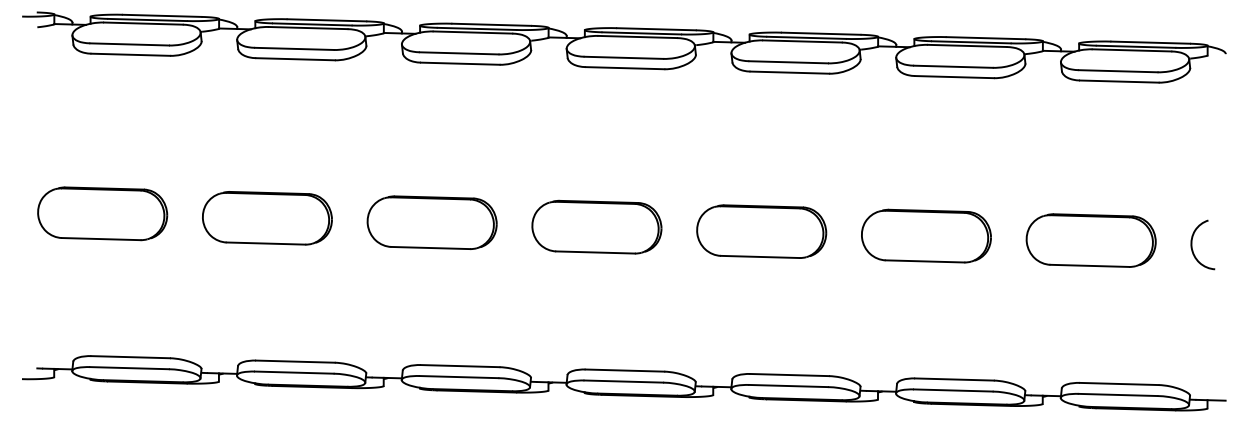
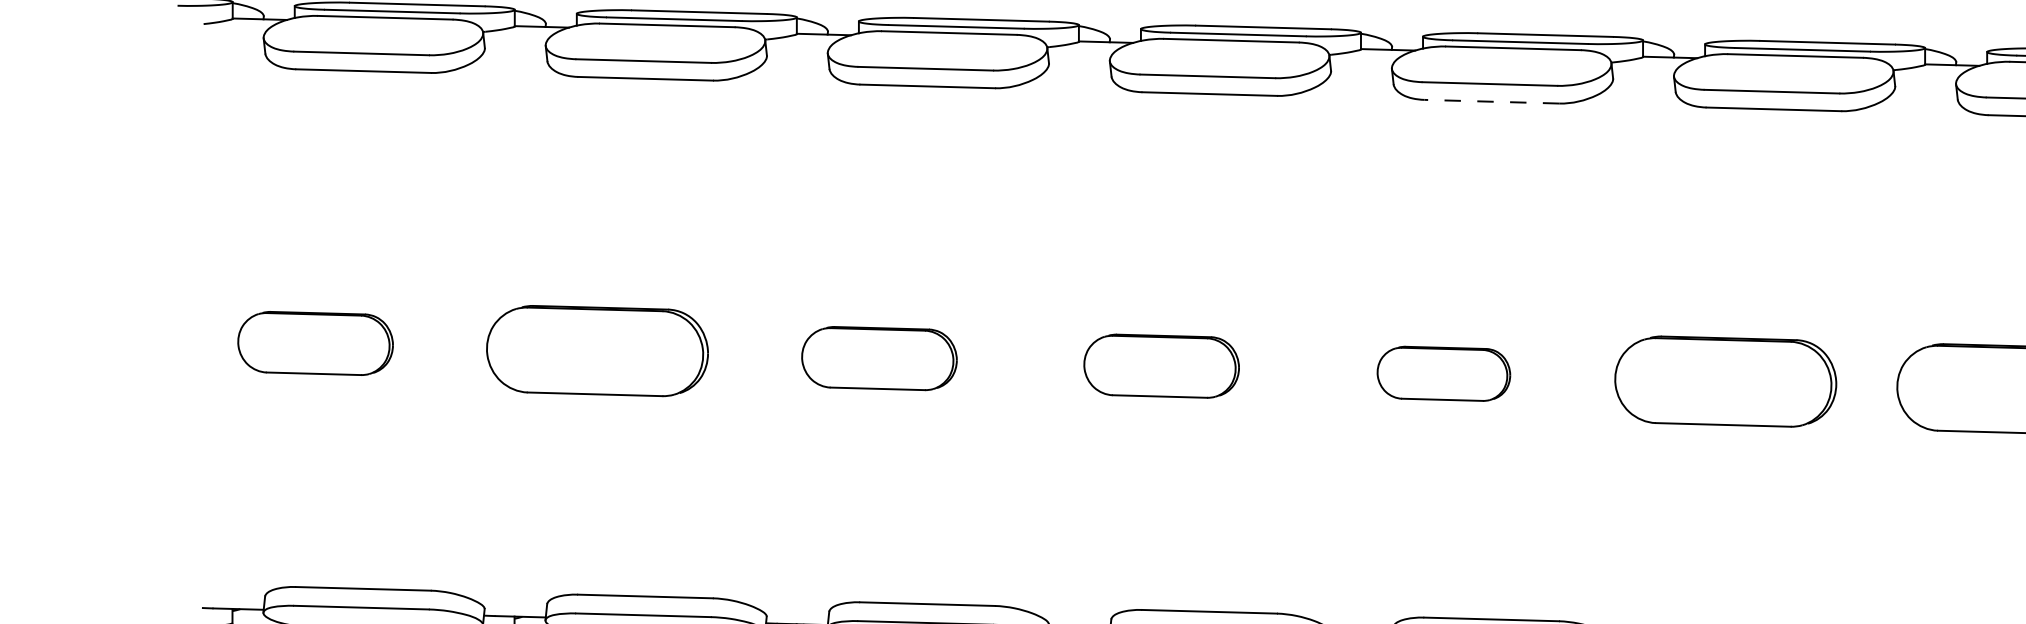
line: (789, 72) -> (1491, 101), solid -> dashed
part: (102, 213) -> (315, 342), size x0.7
part: (431, 222) -> (878, 358), size x0.7
part: (596, 226) -> (1160, 365), size x0.7
part: (761, 231) -> (1443, 373), size x0.6

